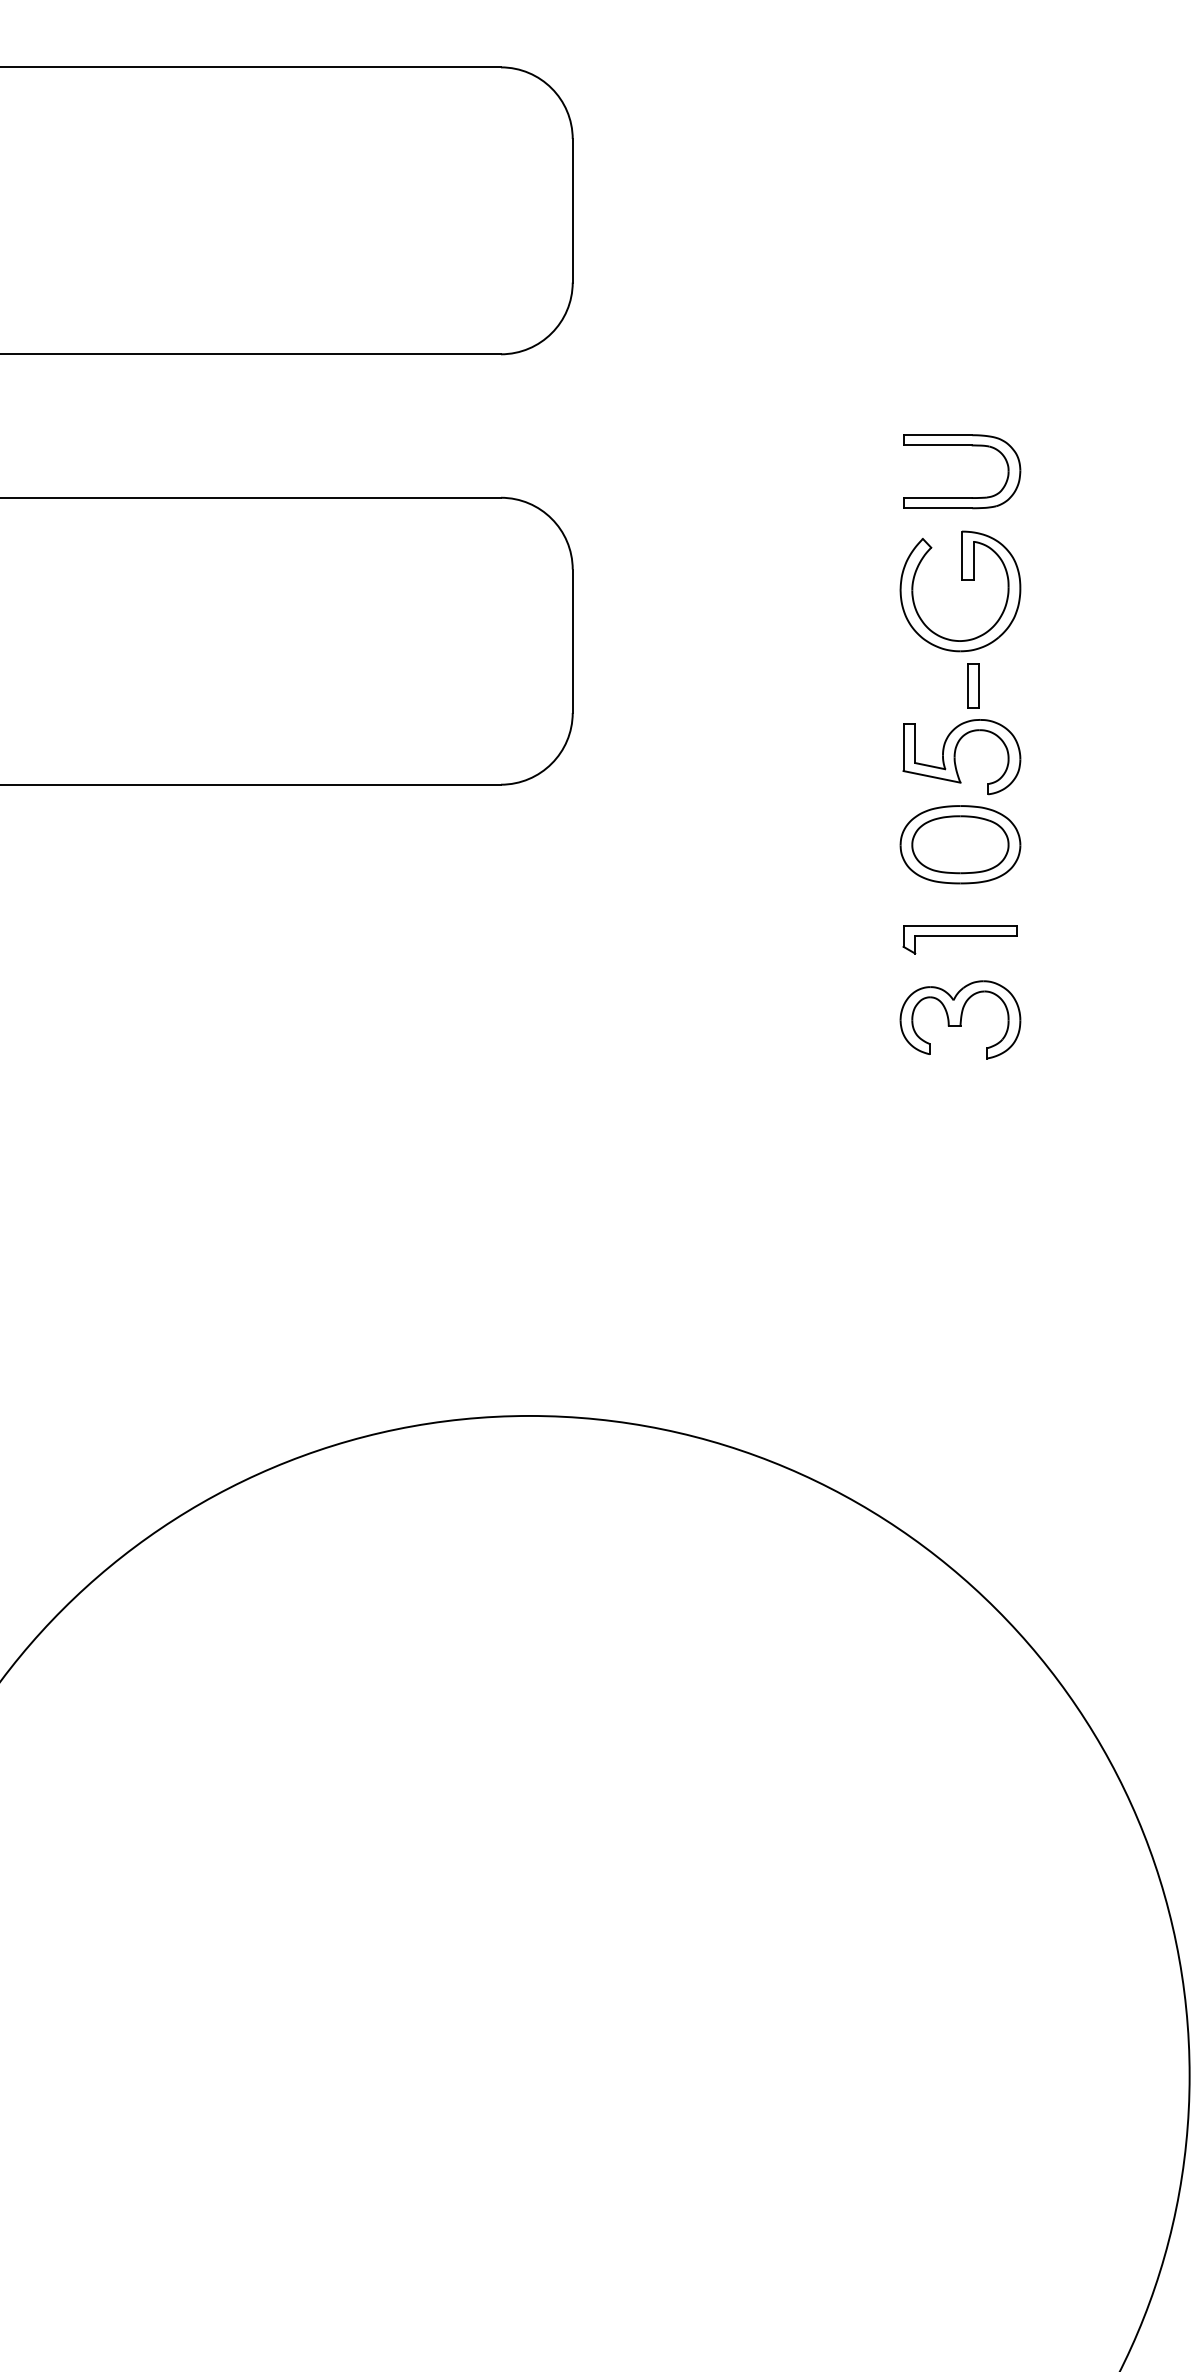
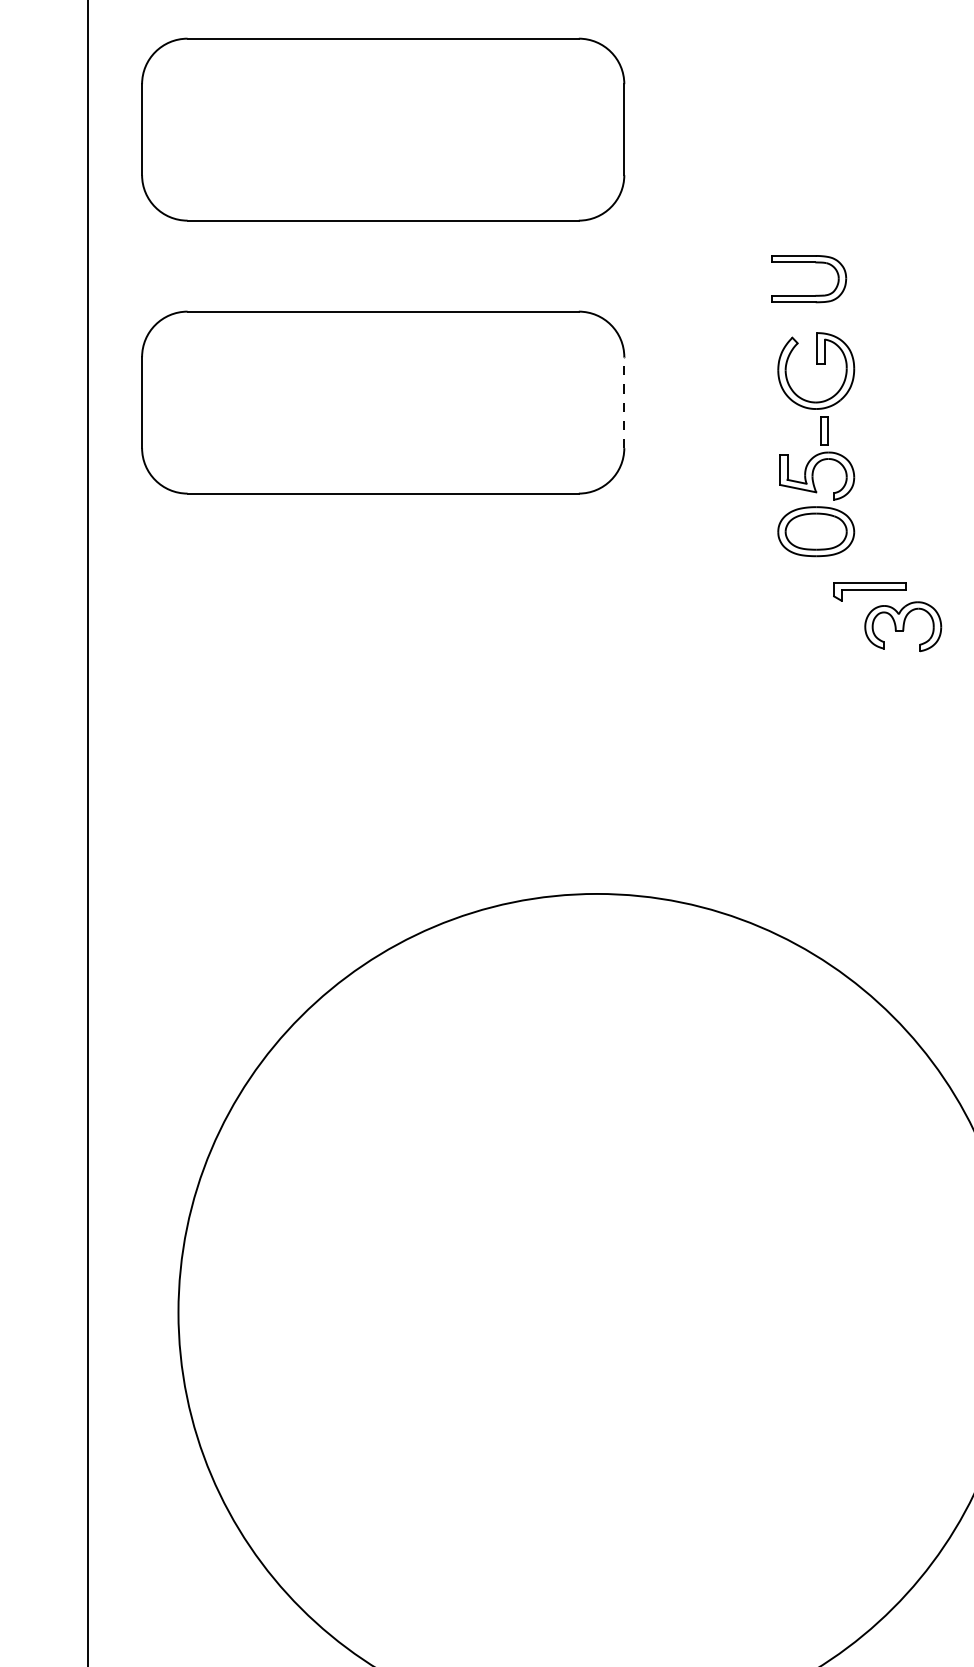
part: (962, 497) -> (809, 295), moved
line: (573, 641) -> (624, 402), solid -> dashed
part: (960, 707) -> (816, 444), moved
part: (960, 1019) -> (903, 626), moved

